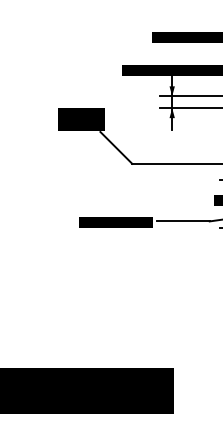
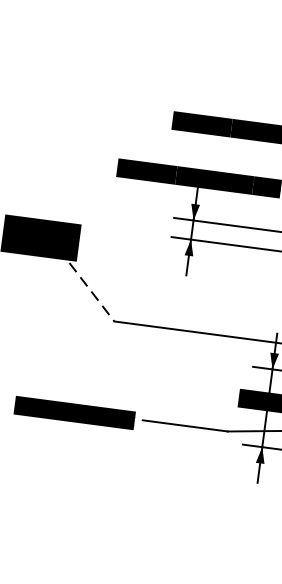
line: (116, 147) -> (92, 291), solid -> dashed

